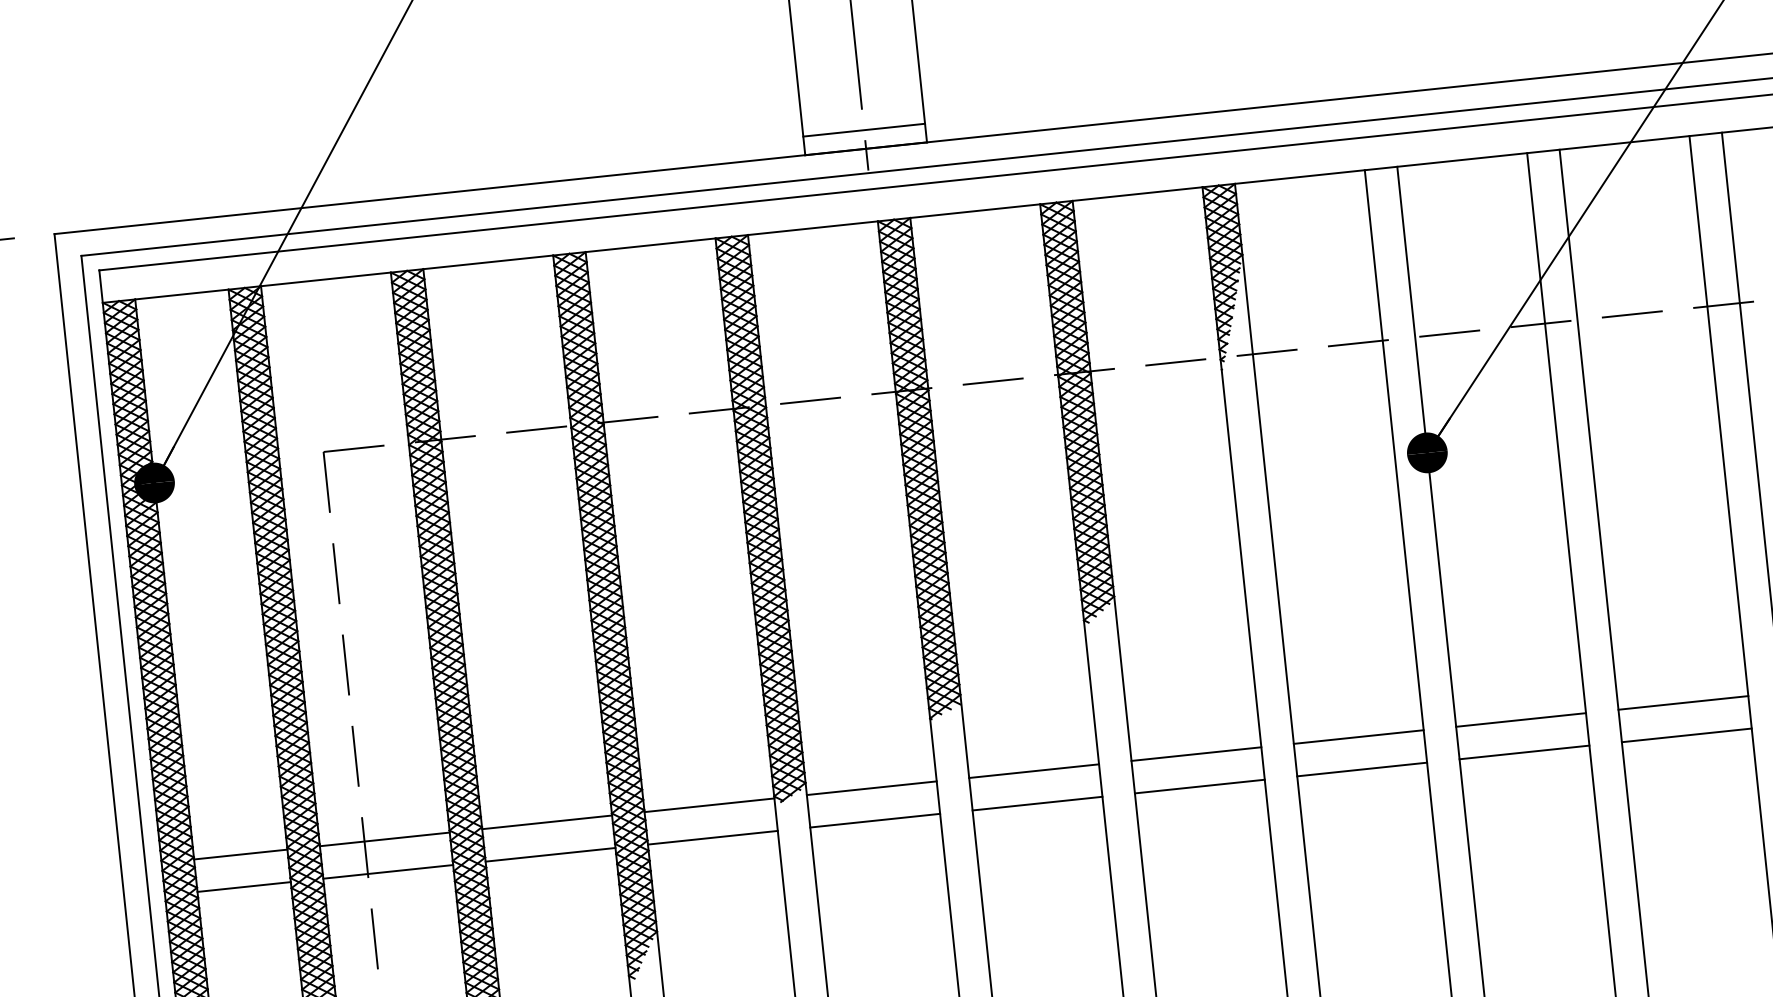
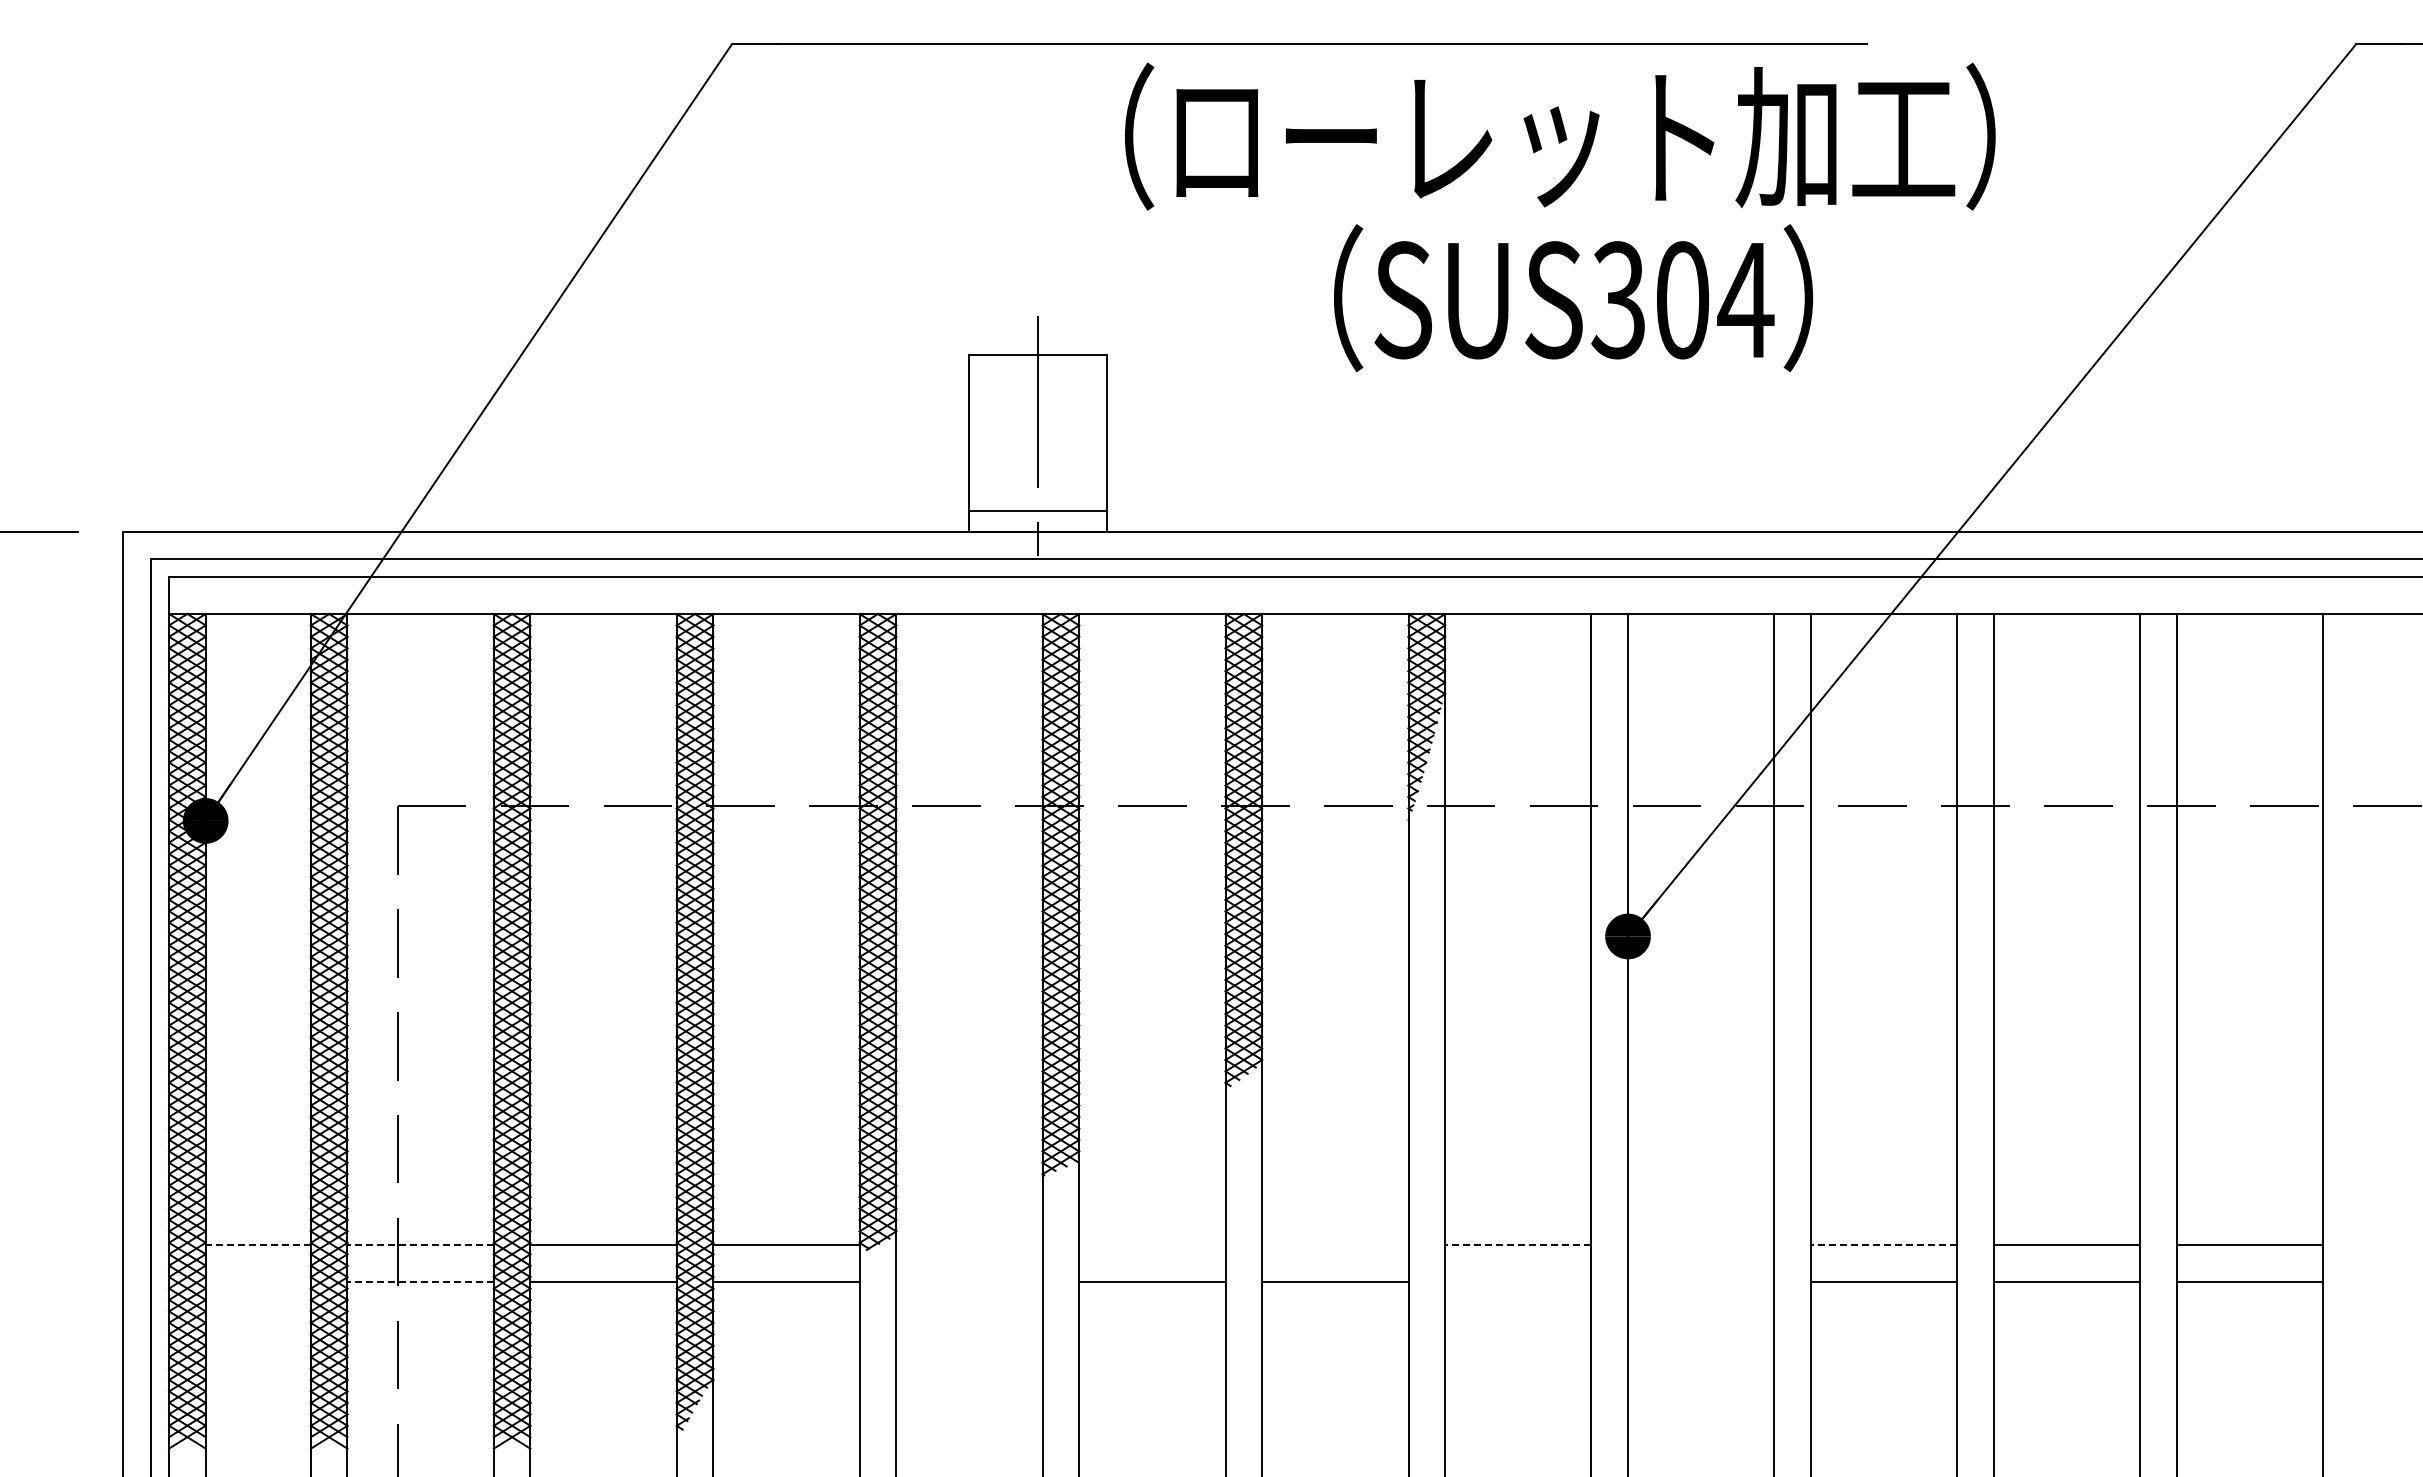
line: (1682, 703) -> (1883, 1245), solid -> dashed
line: (1521, 720) -> (1701, 1245), removed
line: (1358, 737) -> (1517, 1245), solid -> dashed
line: (1524, 752) -> (1701, 1281), removed
line: (1196, 754) -> (1335, 1245), removed
line: (1362, 769) -> (1518, 1281), removed
line: (1034, 771) -> (1152, 1245), removed
line: (871, 788) -> (969, 1245), removed
line: (875, 820) -> (969, 1281), removed
line: (384, 839) -> (420, 1245), solid -> dashed
line: (240, 854) -> (258, 1245), solid -> dashed
line: (388, 871) -> (420, 1281), solid -> dashed
line: (243, 886) -> (257, 1281), removed

